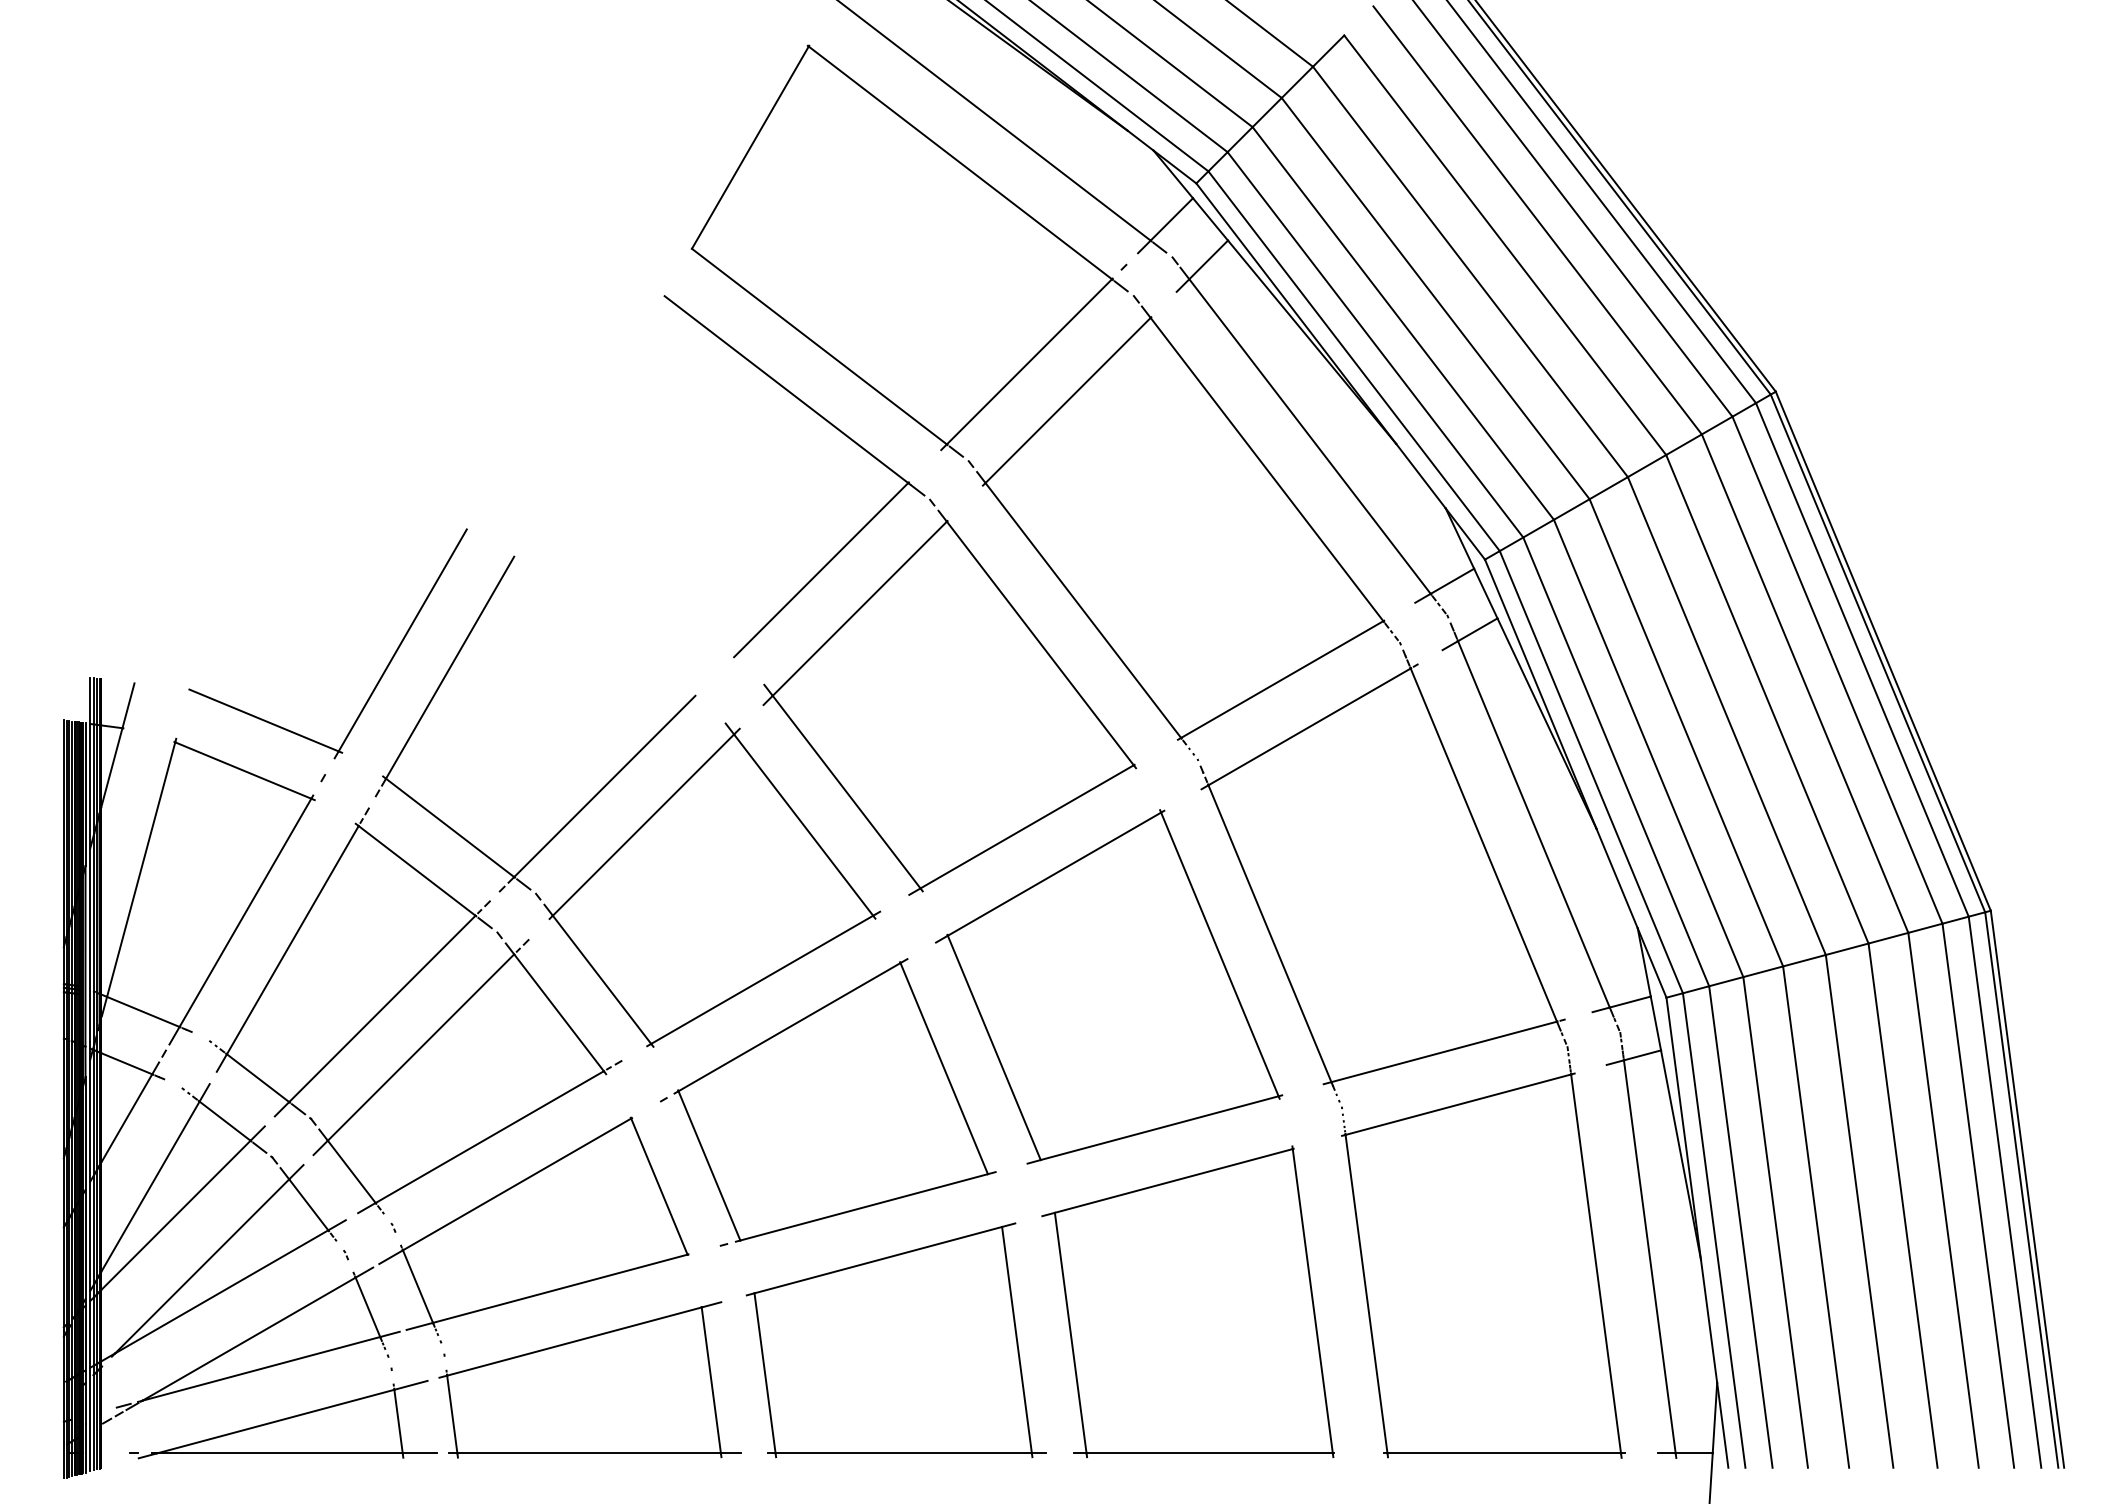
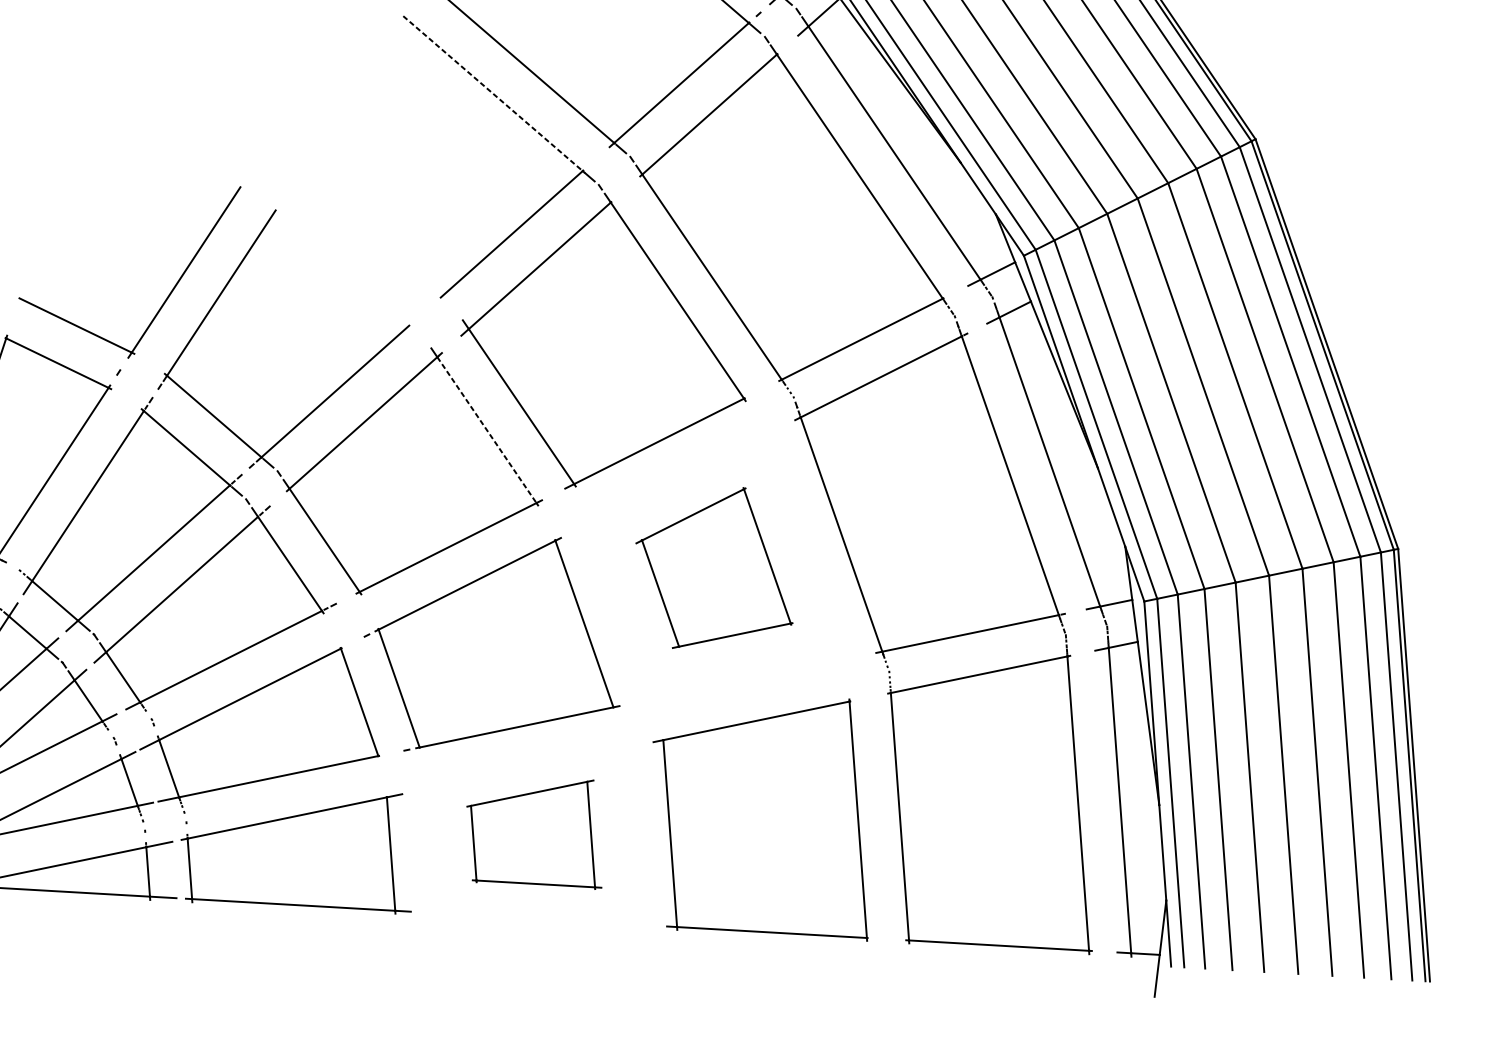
line: (786, 389) -> (493, 93), solid -> dashed
line: (803, 825) -> (486, 430), solid -> dashed
part: (1109, 986) -> (715, 568), size x0.6
part: (895, 1340) -> (534, 831), size x0.6

